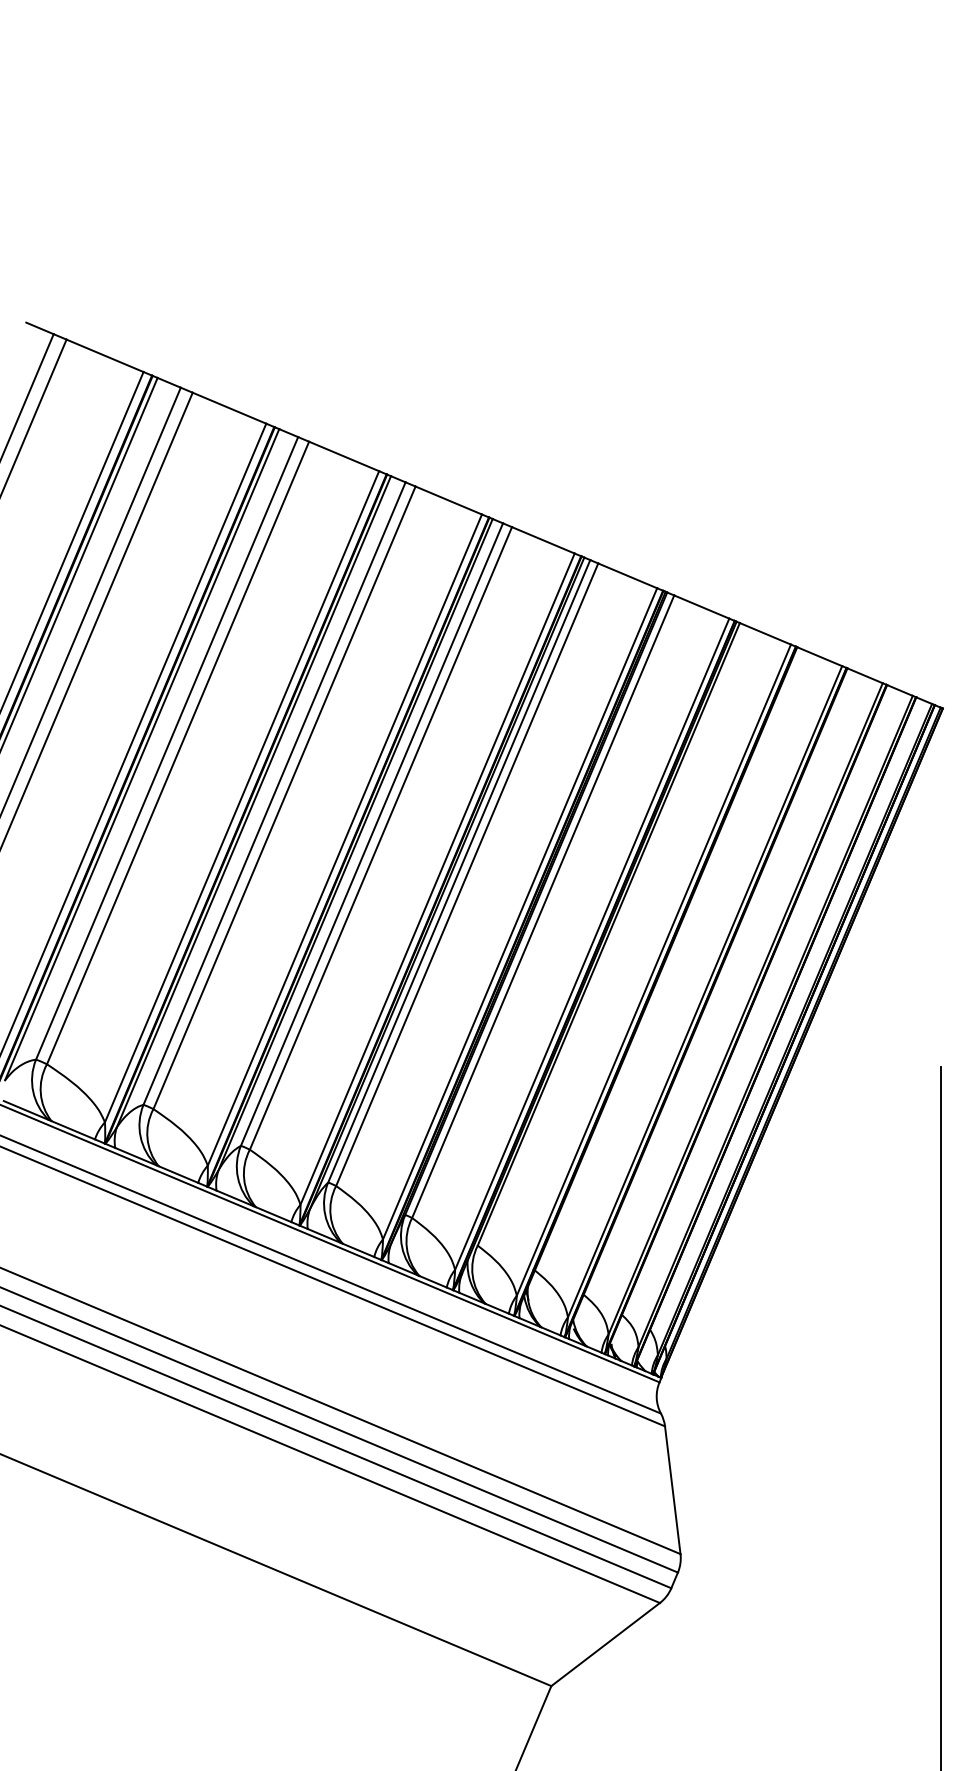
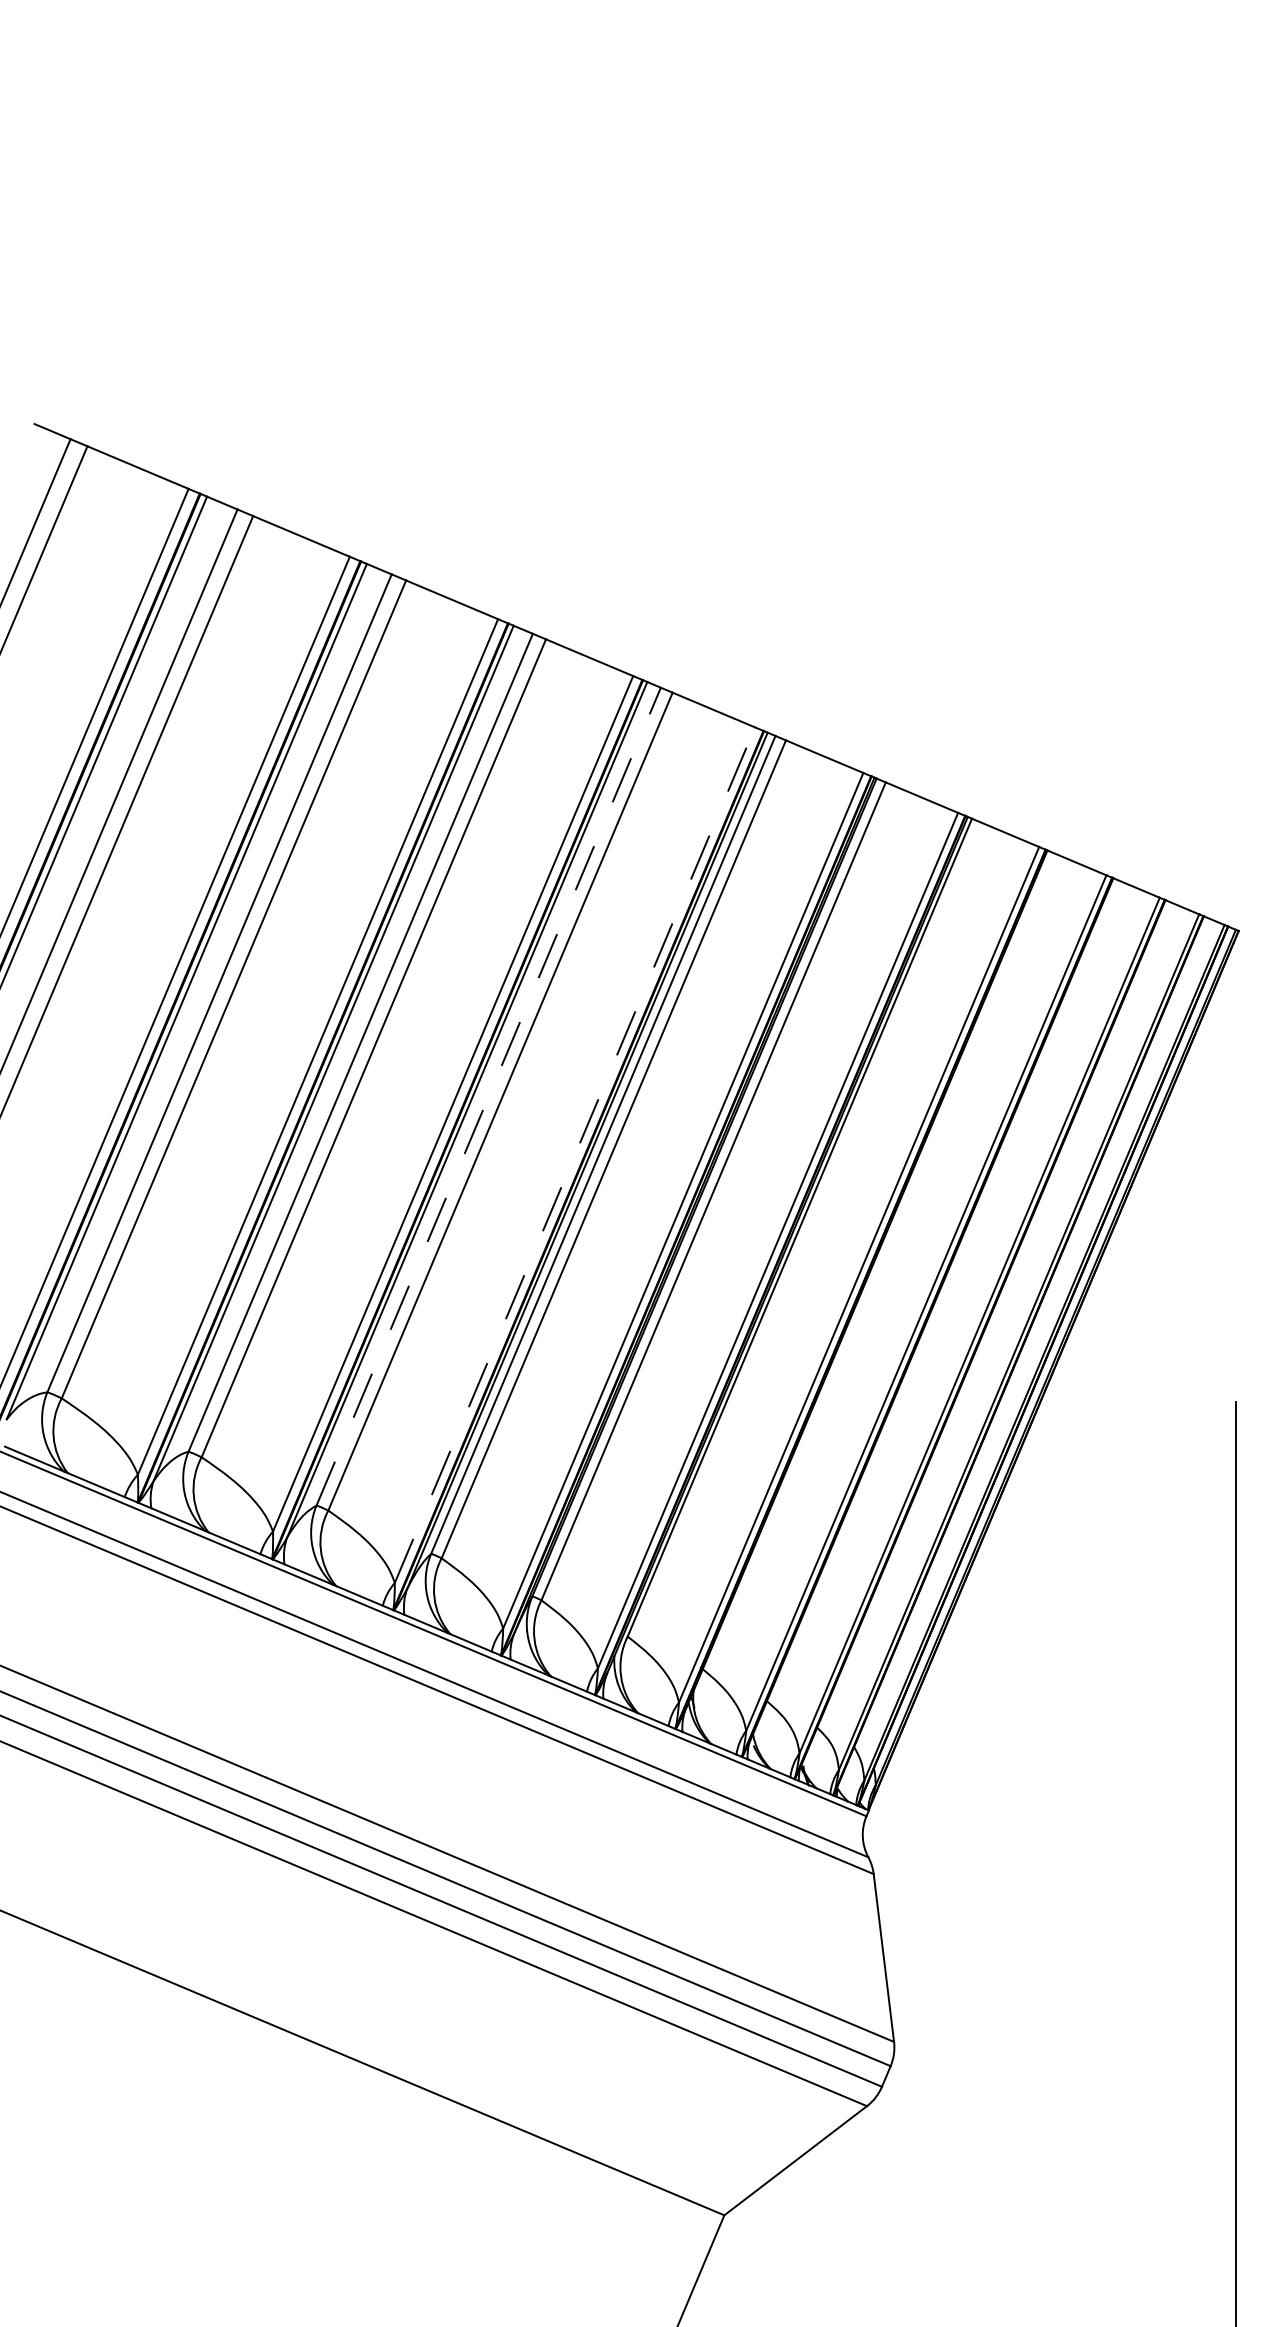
line: (371, 834) -> (488, 1096), solid -> dashed
line: (437, 878) -> (574, 1154), solid -> dashed

